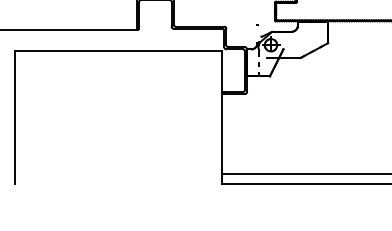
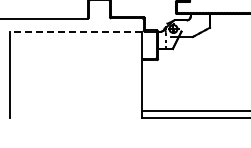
line: (117, 50) -> (75, 32), solid -> dashed

